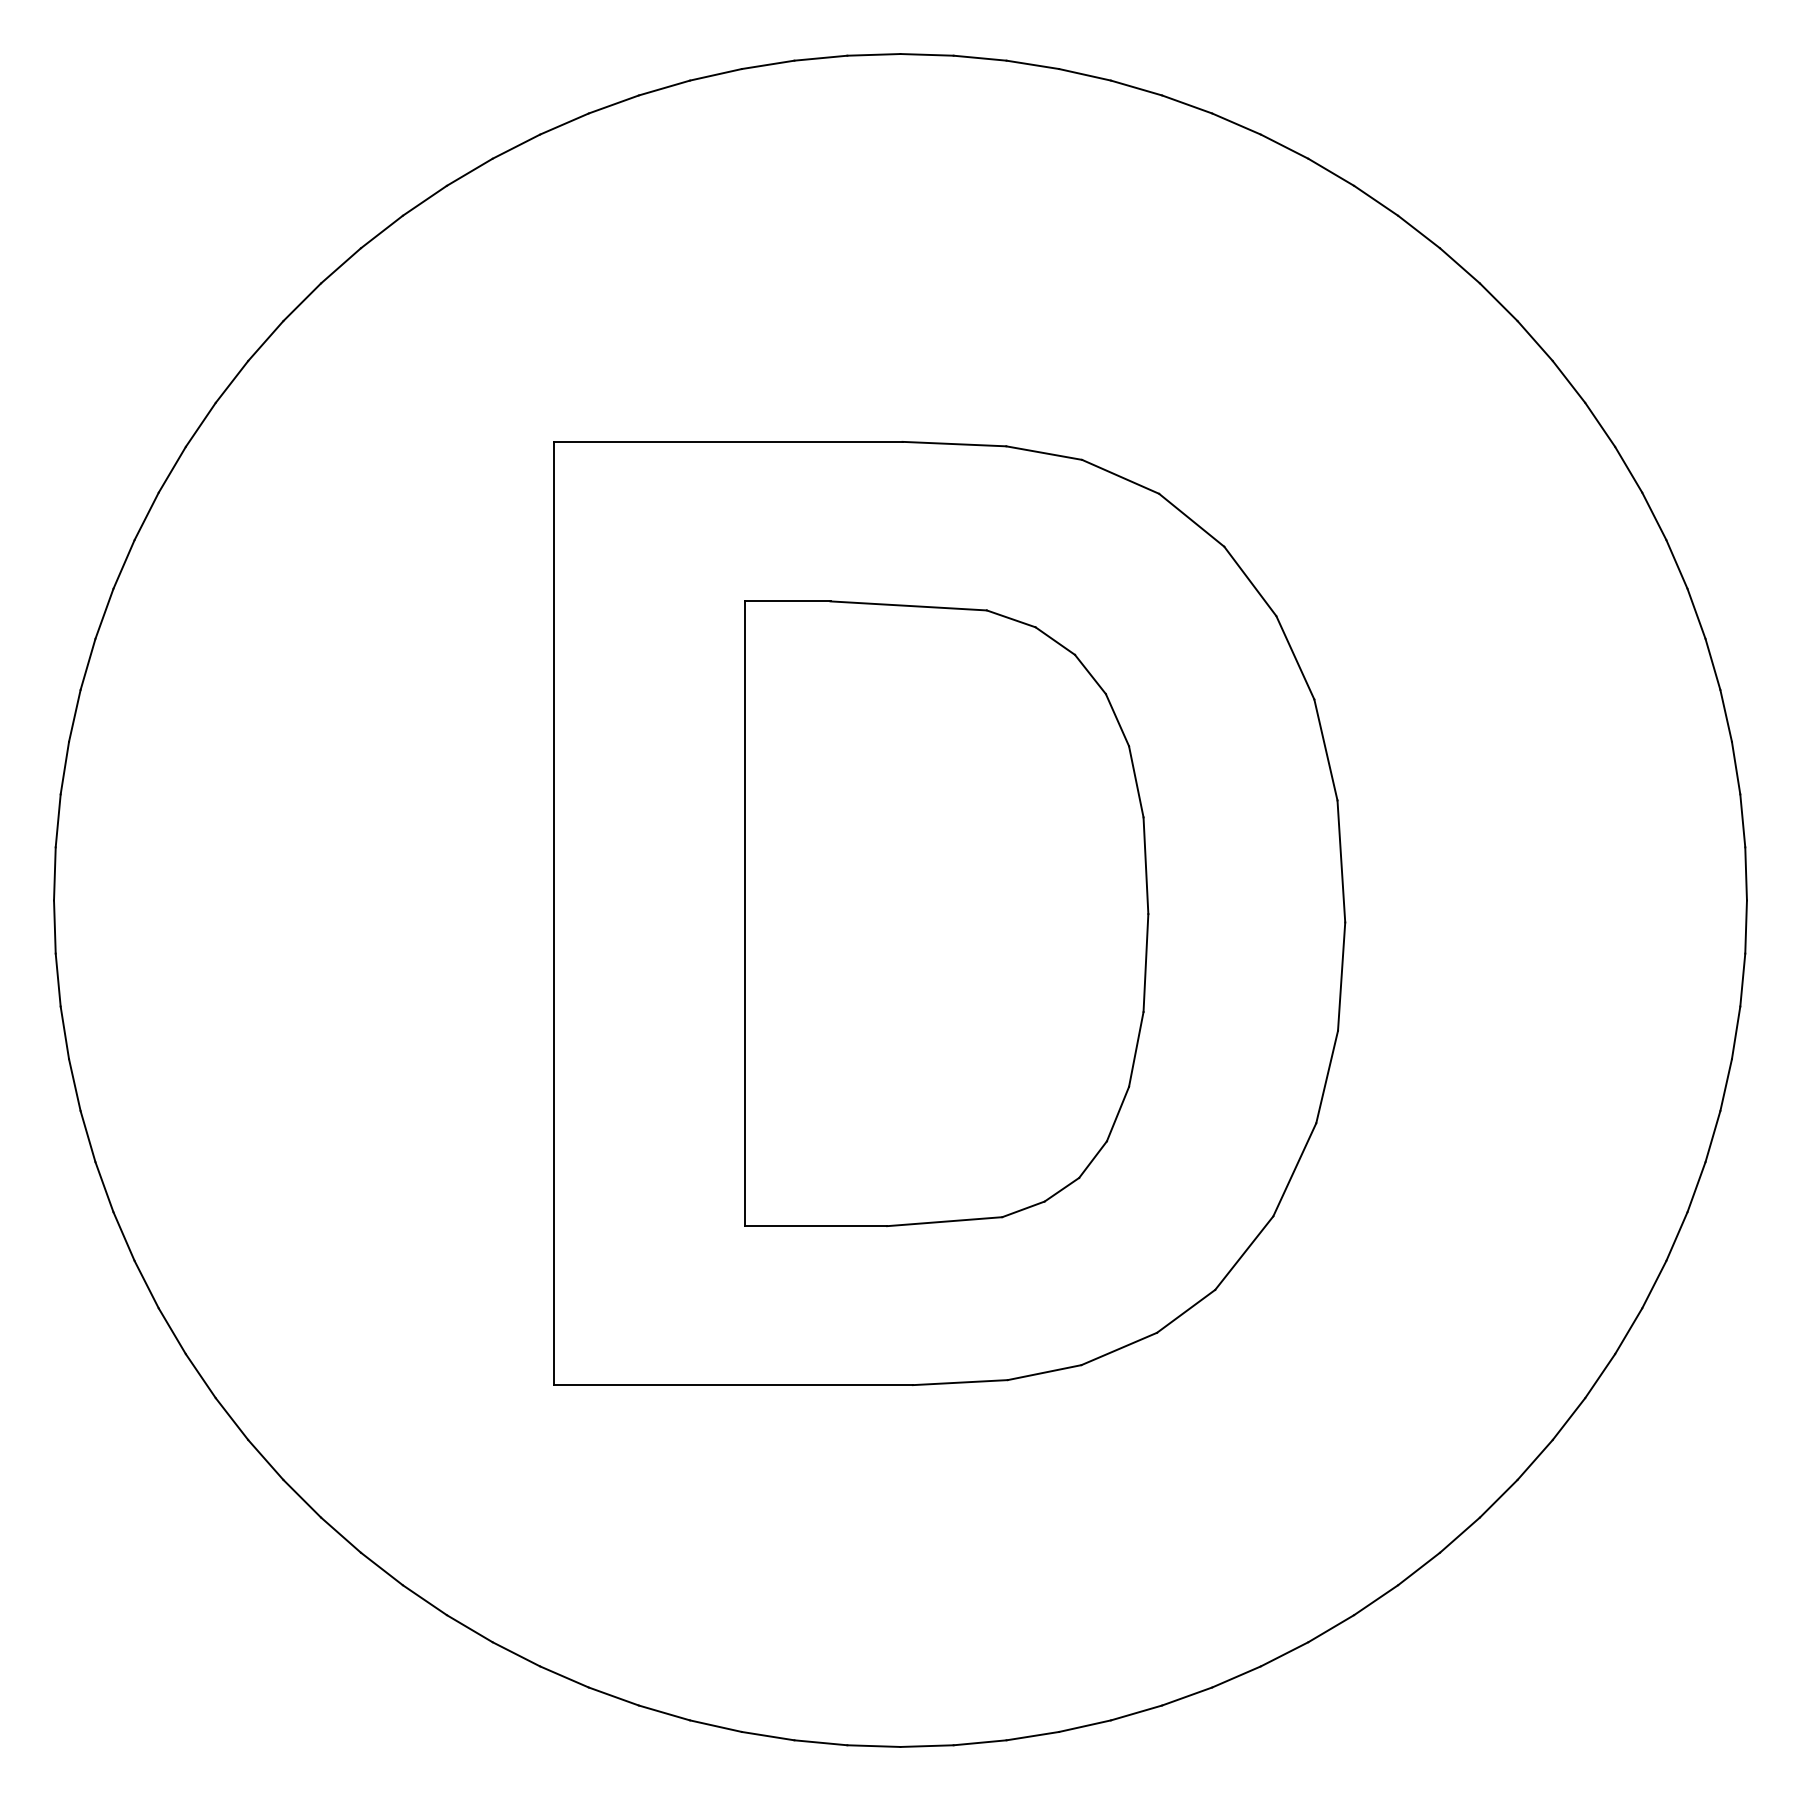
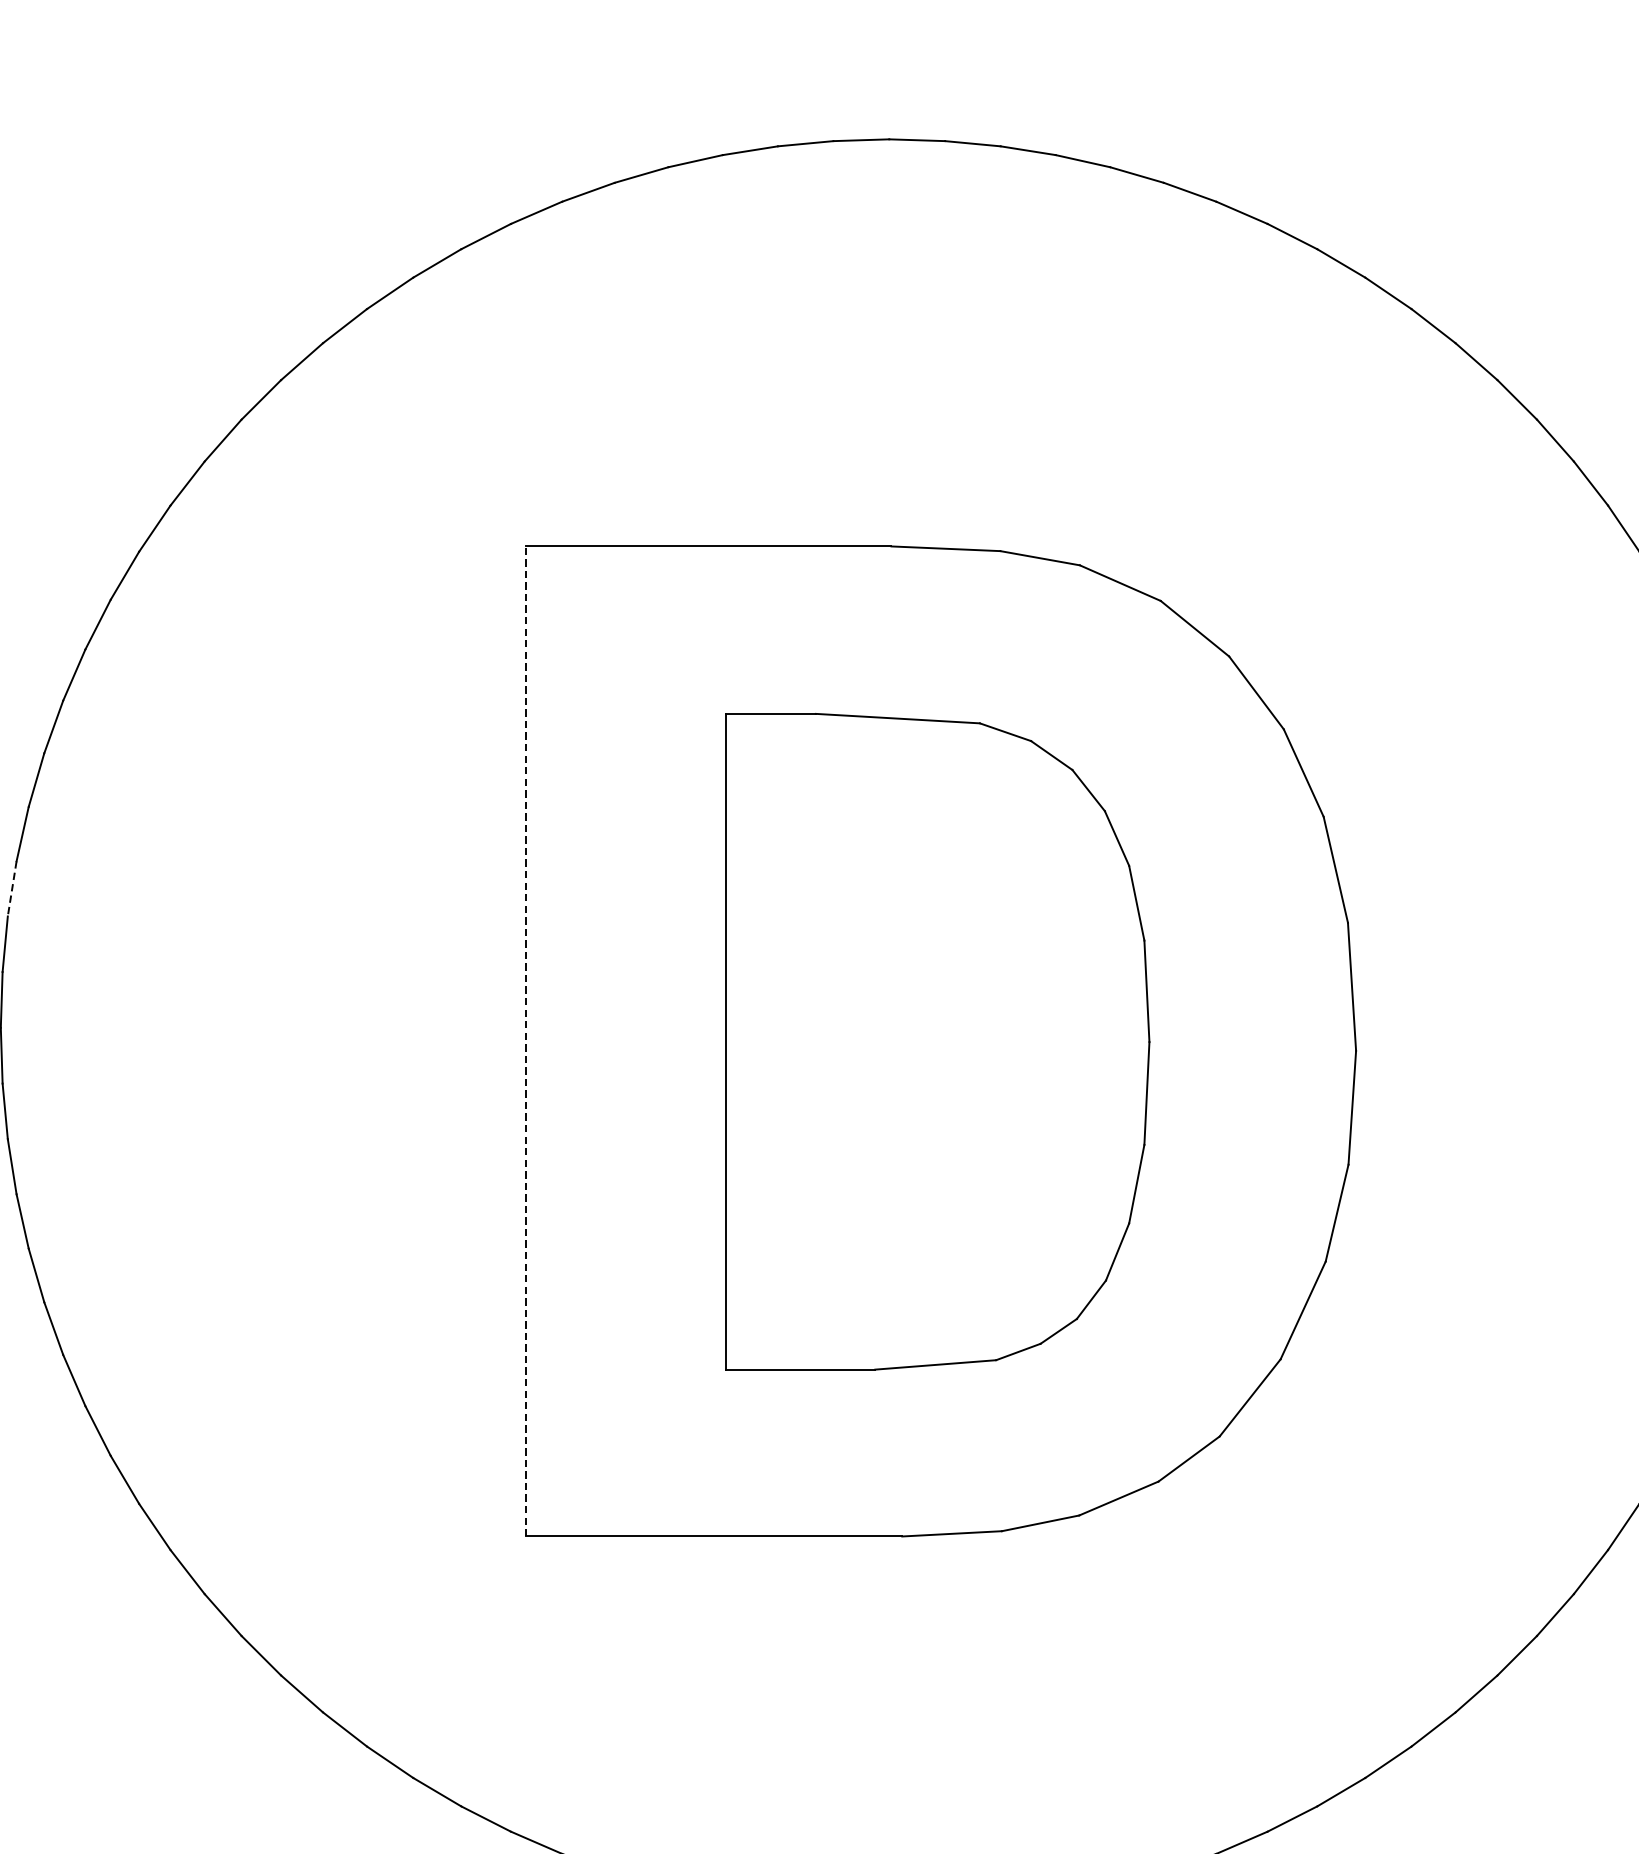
line: (64, 768) -> (11, 889), solid -> dashed
line: (554, 913) -> (526, 1041), solid -> dashed

